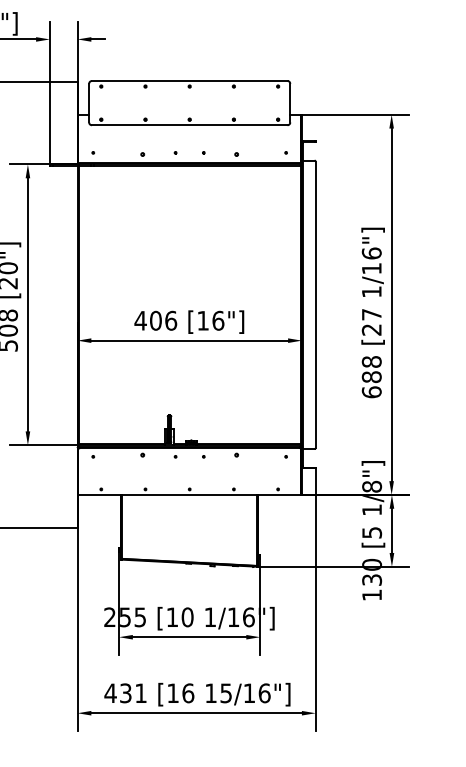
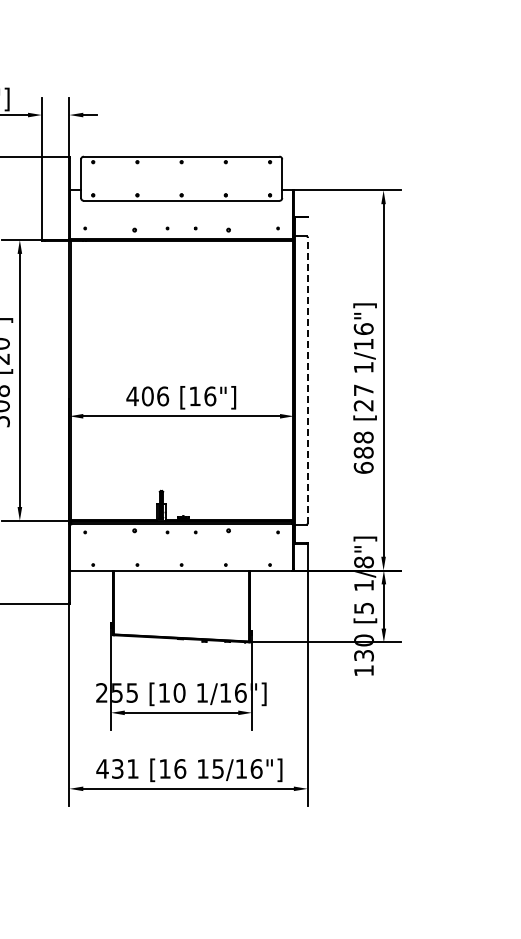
line: (315, 303) -> (307, 379), solid -> dashed

